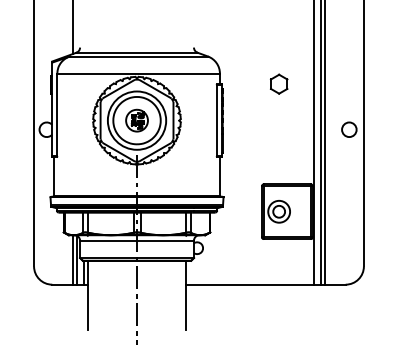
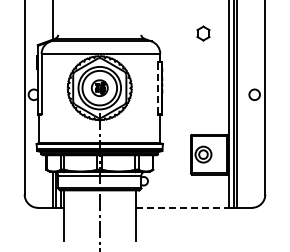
part: (279, 84) -> (203, 33), moved
line: (216, 121) -> (157, 88), solid -> dashed
line: (250, 284) -> (182, 207), solid -> dashed

